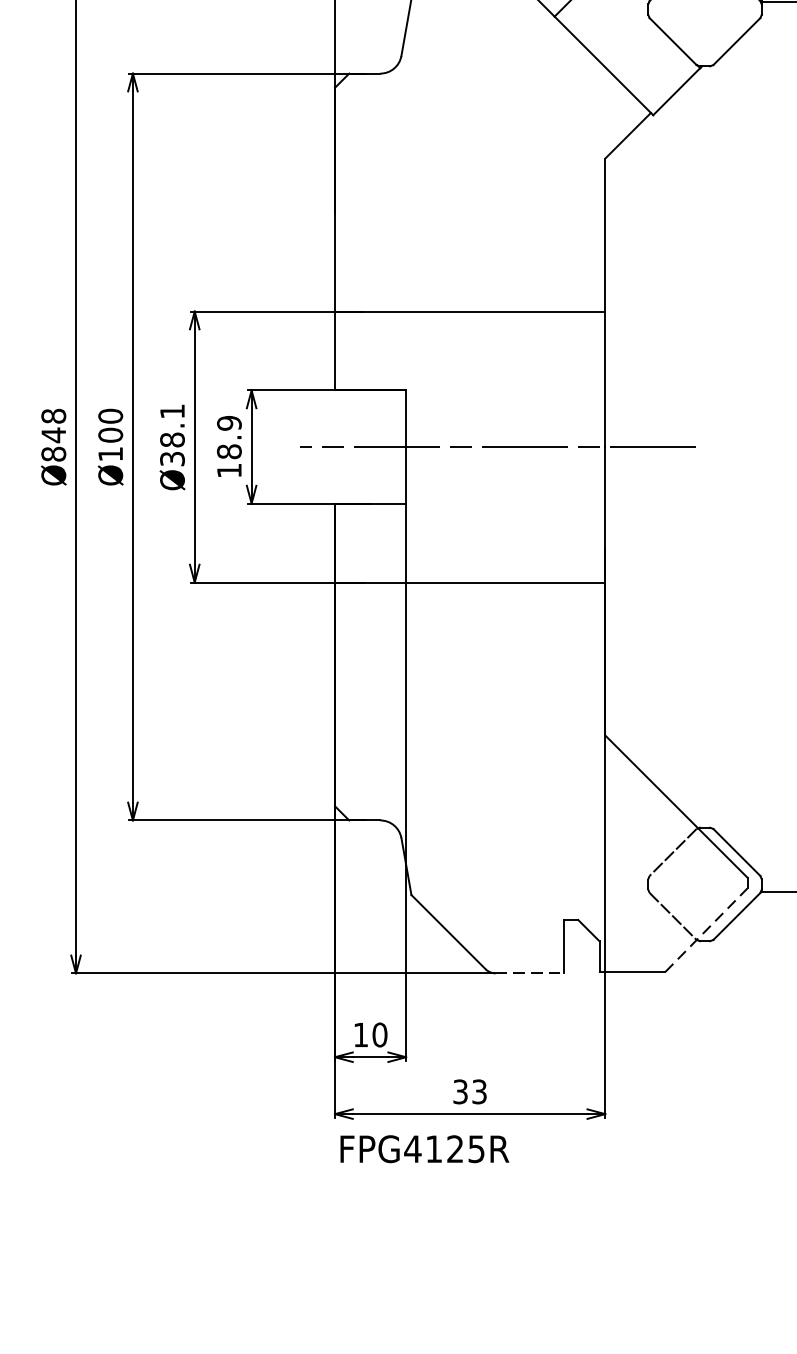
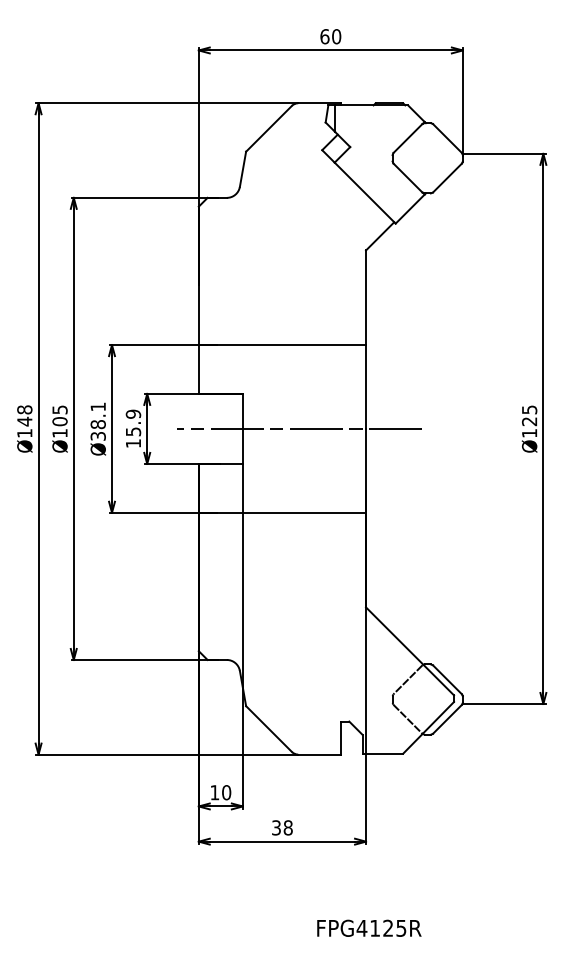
text: (109, 415) -> (59, 409), Ø100 -> Ø105
text: (229, 451) -> (133, 431), 18.9 -> 15.9
text: (53, 452) -> (24, 432), Ø848 -> Ø148
line: (706, 929) -> (428, 727), dashed -> solid
line: (530, 973) -> (319, 754), dashed -> solid
text: (478, 1091) -> (287, 827), 33 -> 38
text: (425, 1147) -> (369, 927), moved

